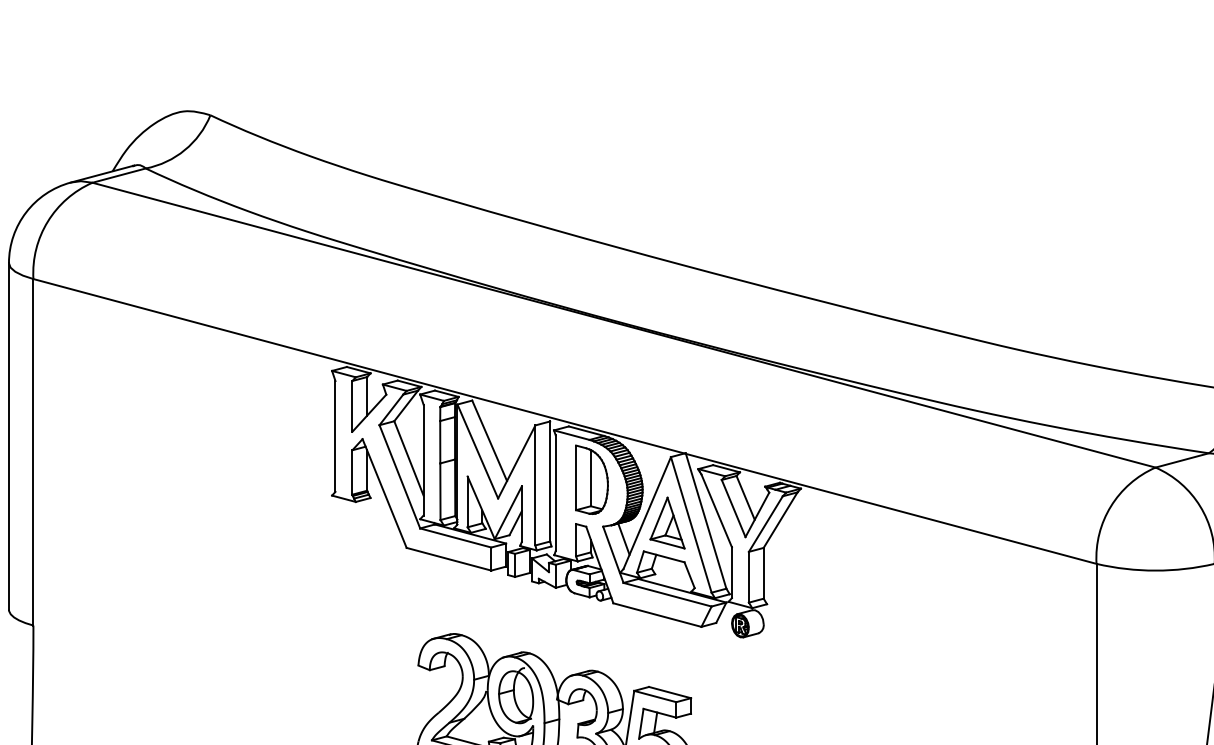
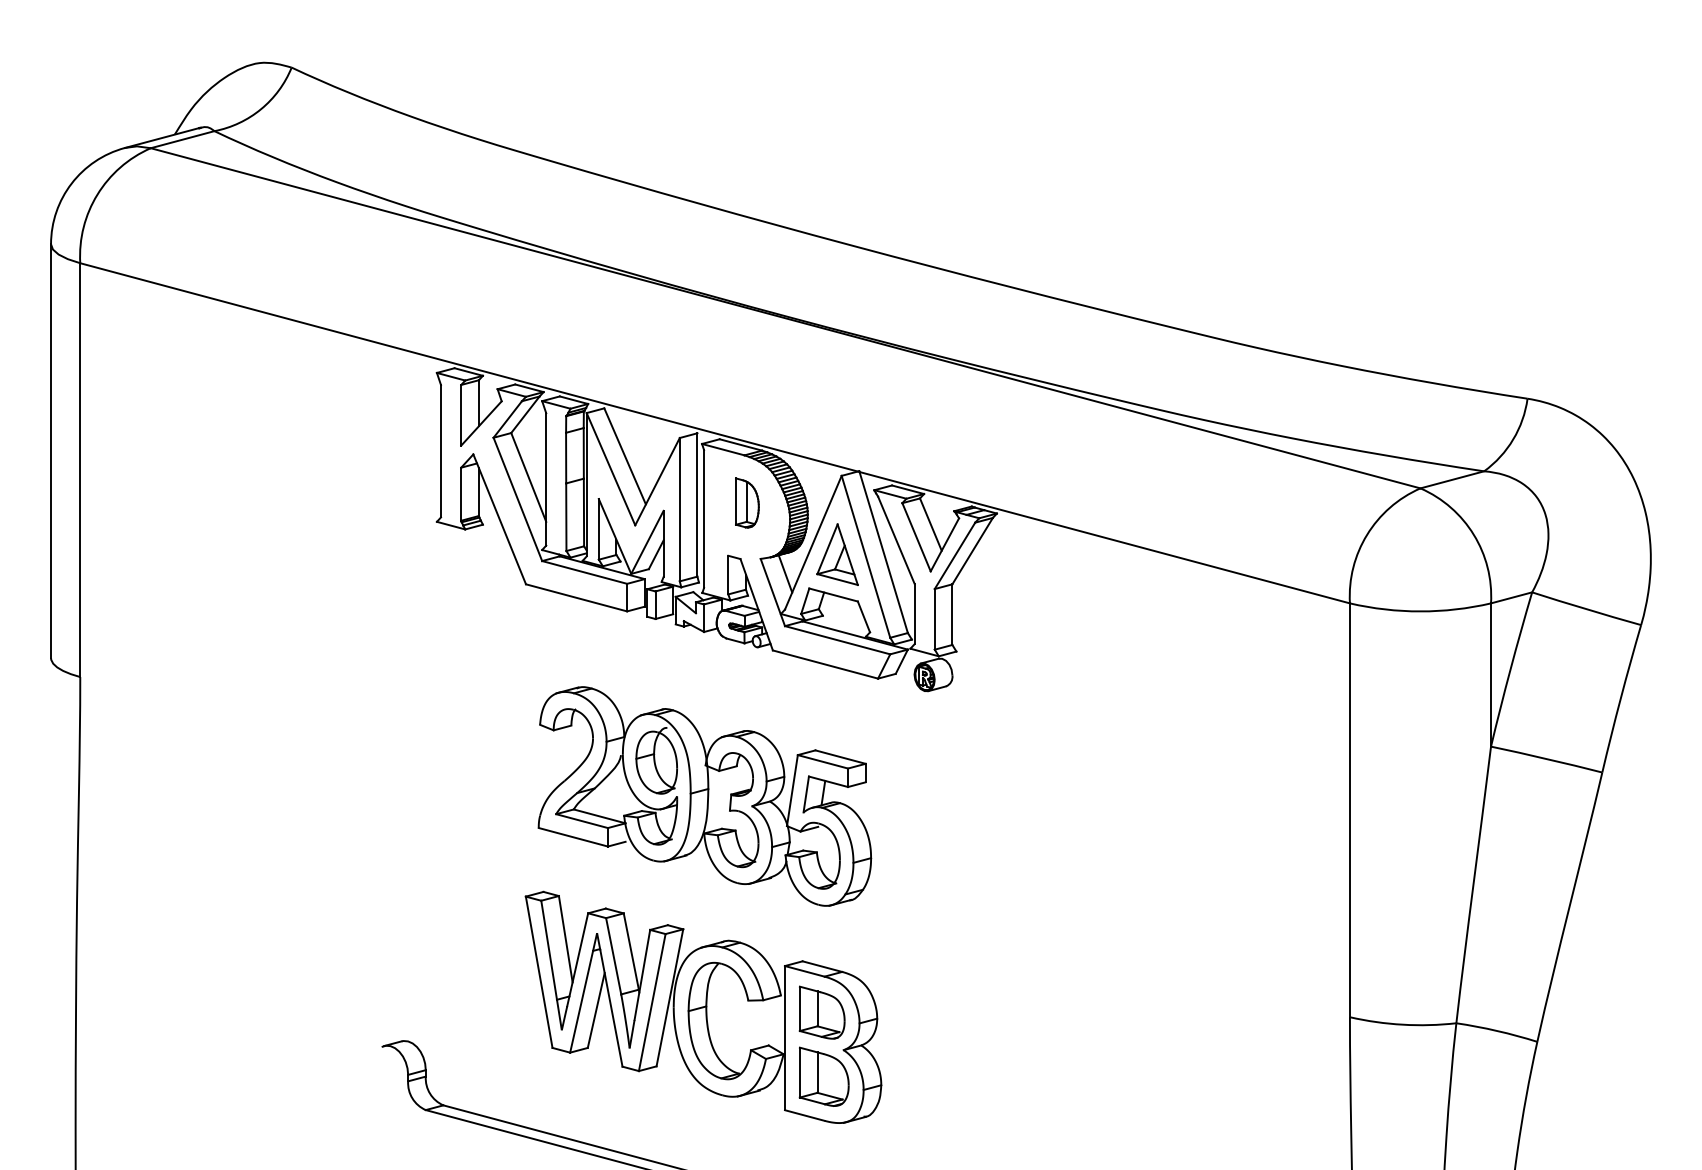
part: (592, 479) -> (747, 502), size x0.6

